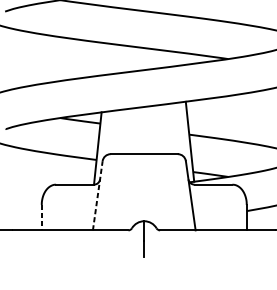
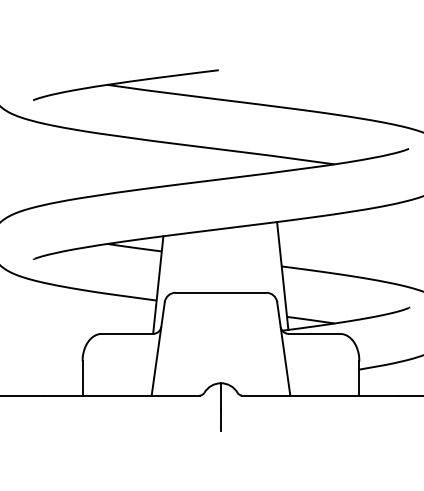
line: (97, 195) -> (158, 348), dashed -> solid
line: (41, 217) -> (82, 378), dashed -> solid

